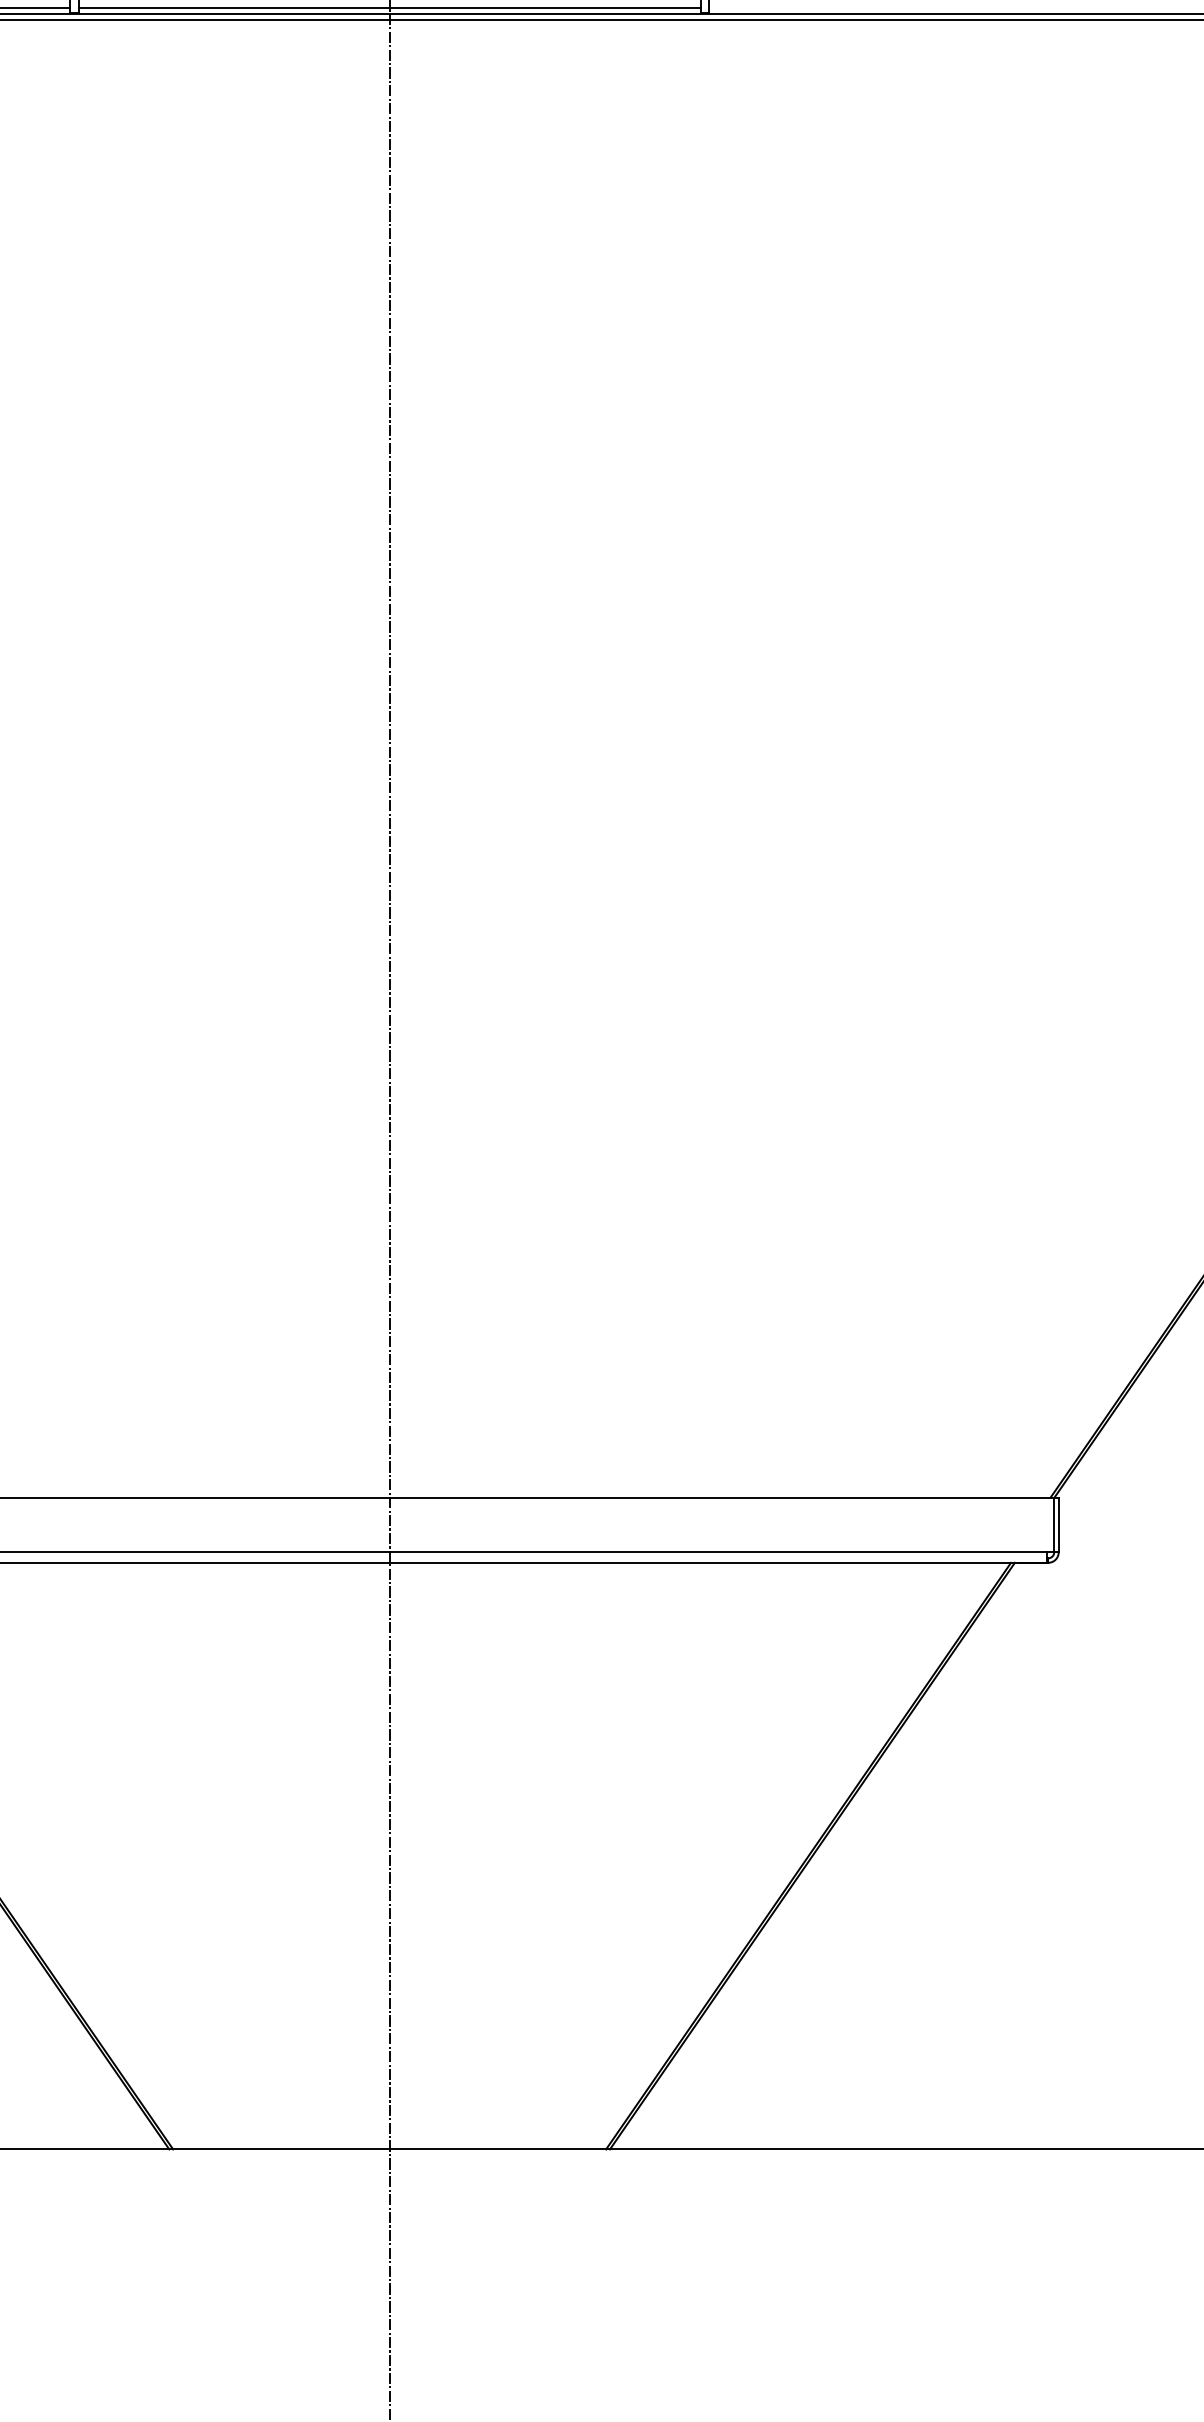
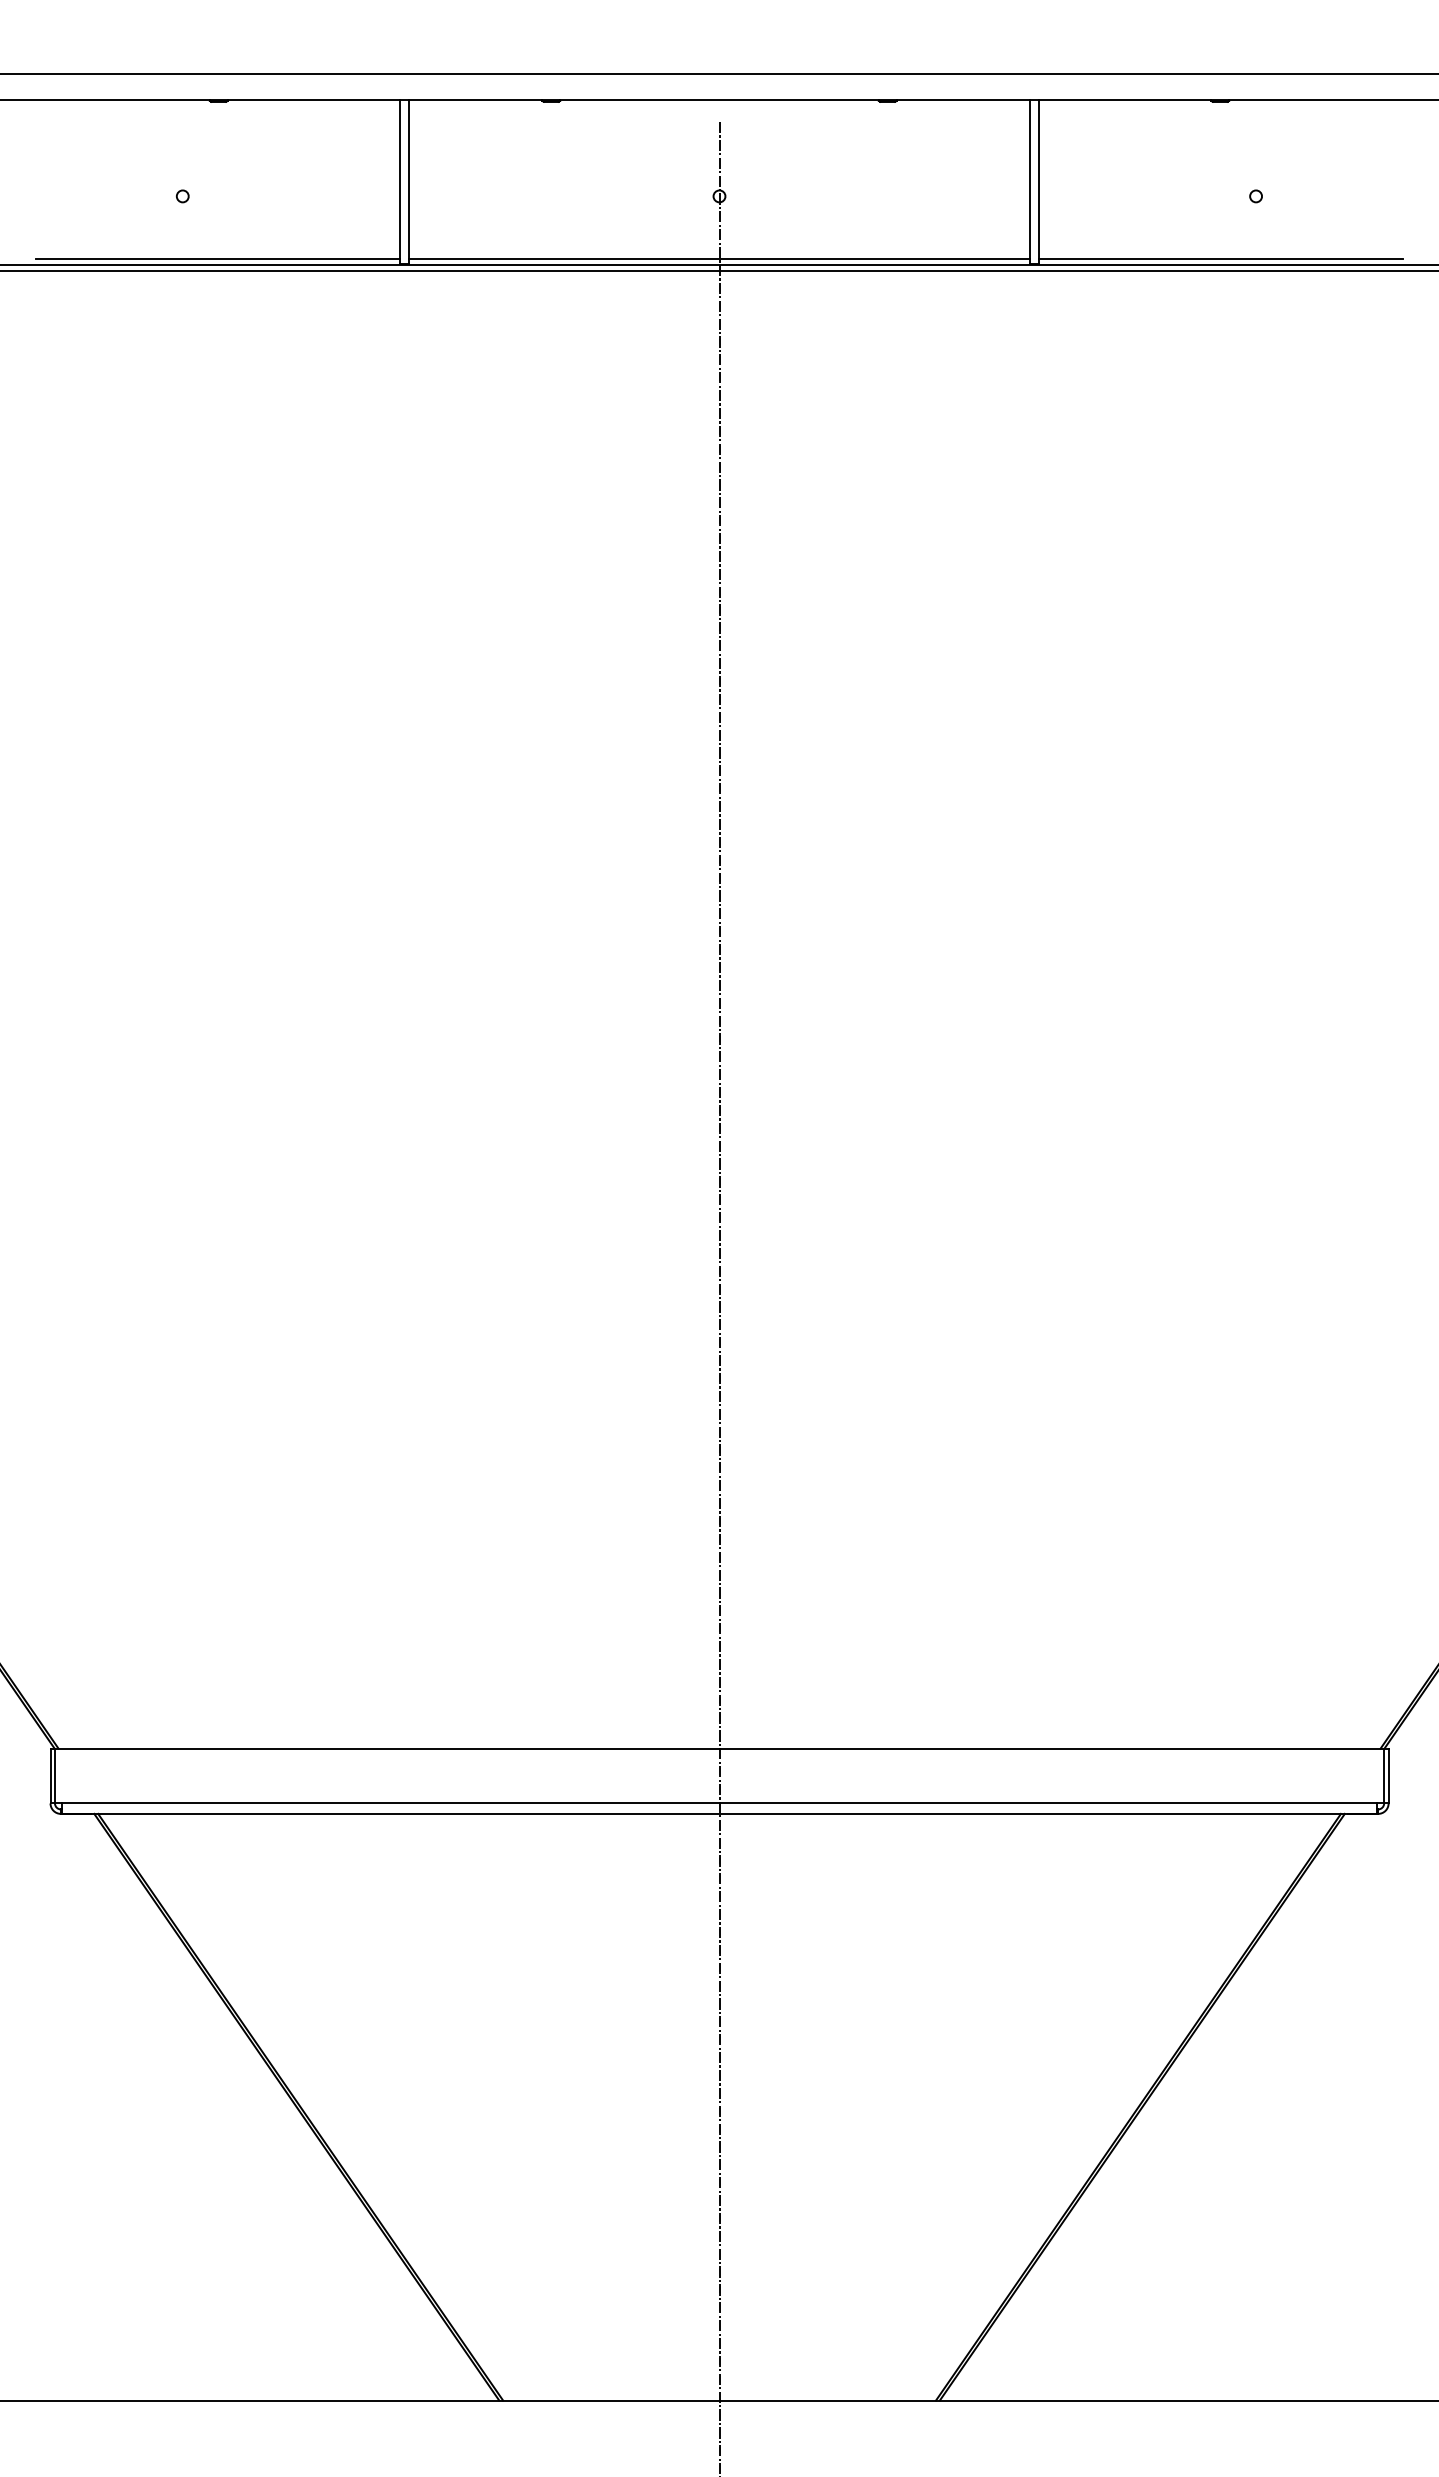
line: (891, 7) -> (1221, 258), added

